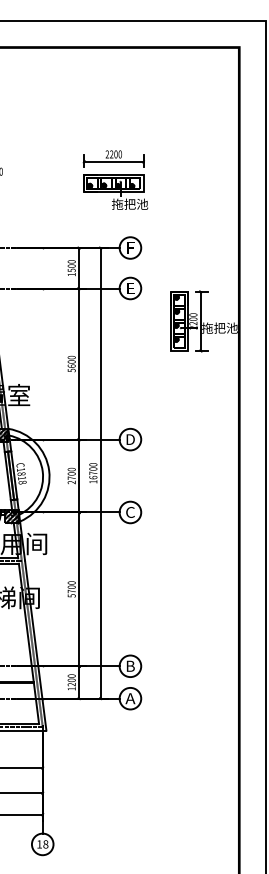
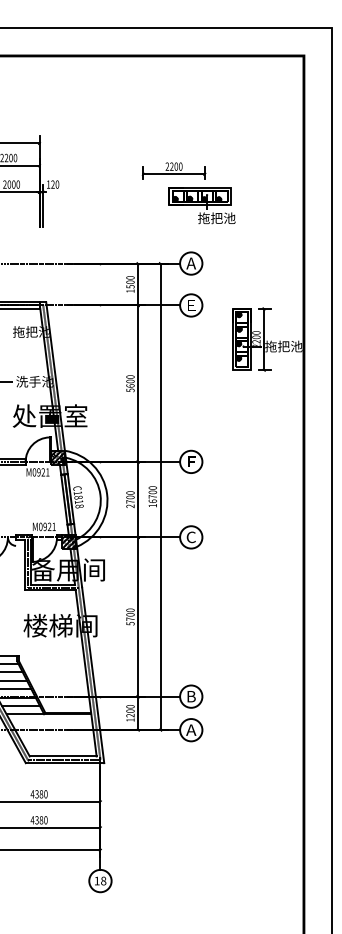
part: (115, 191) -> (201, 205), moved
text: (130, 247) -> (191, 263), F -> A
text: (130, 439) -> (191, 461), D -> F

